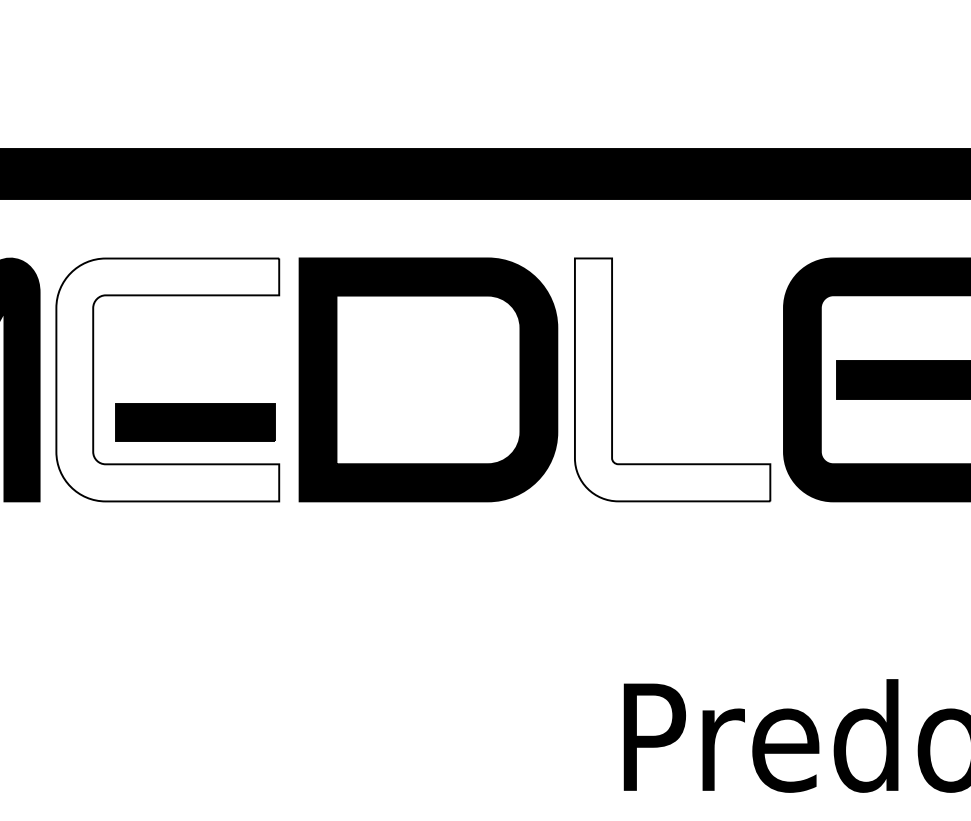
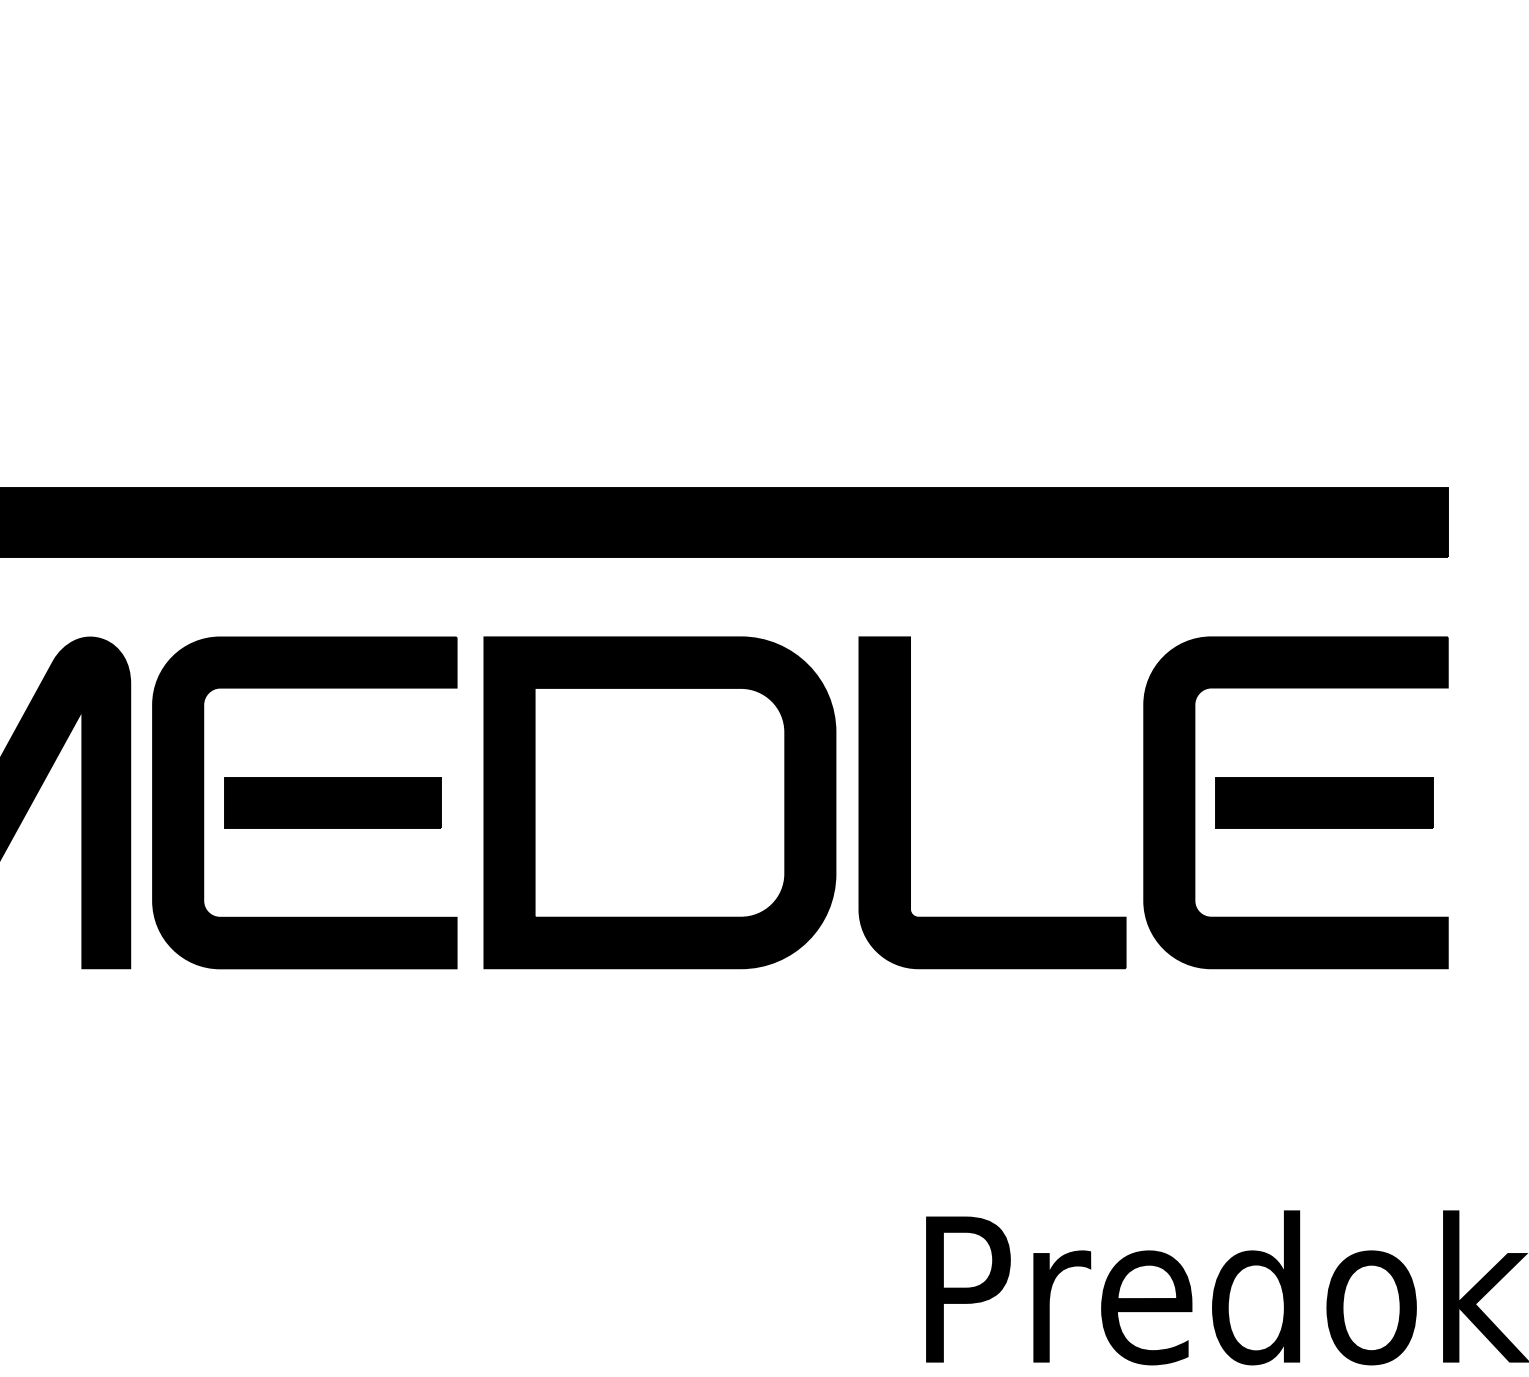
fill: (167, 379) -> (304, 802), added
fill: (672, 379) -> (992, 802), added
part: (195, 422) -> (332, 802), moved

